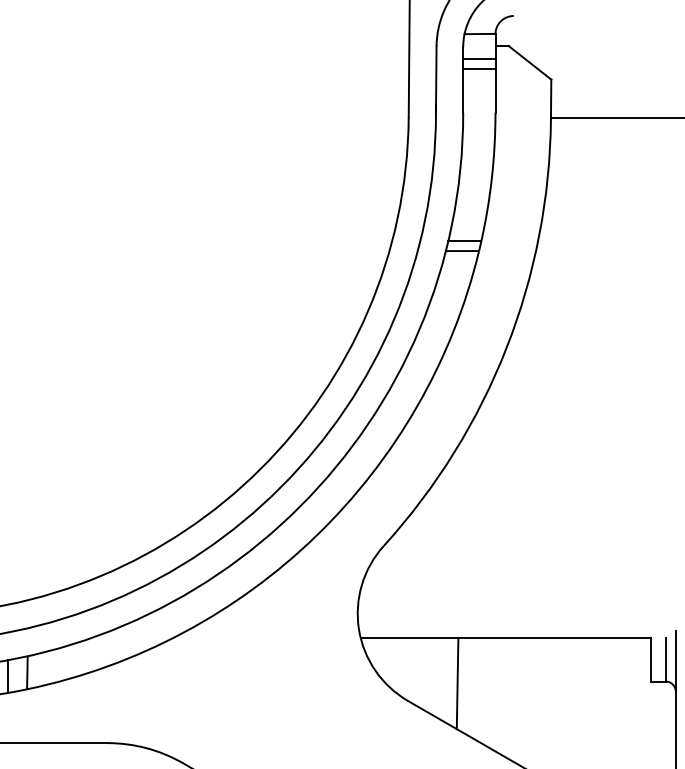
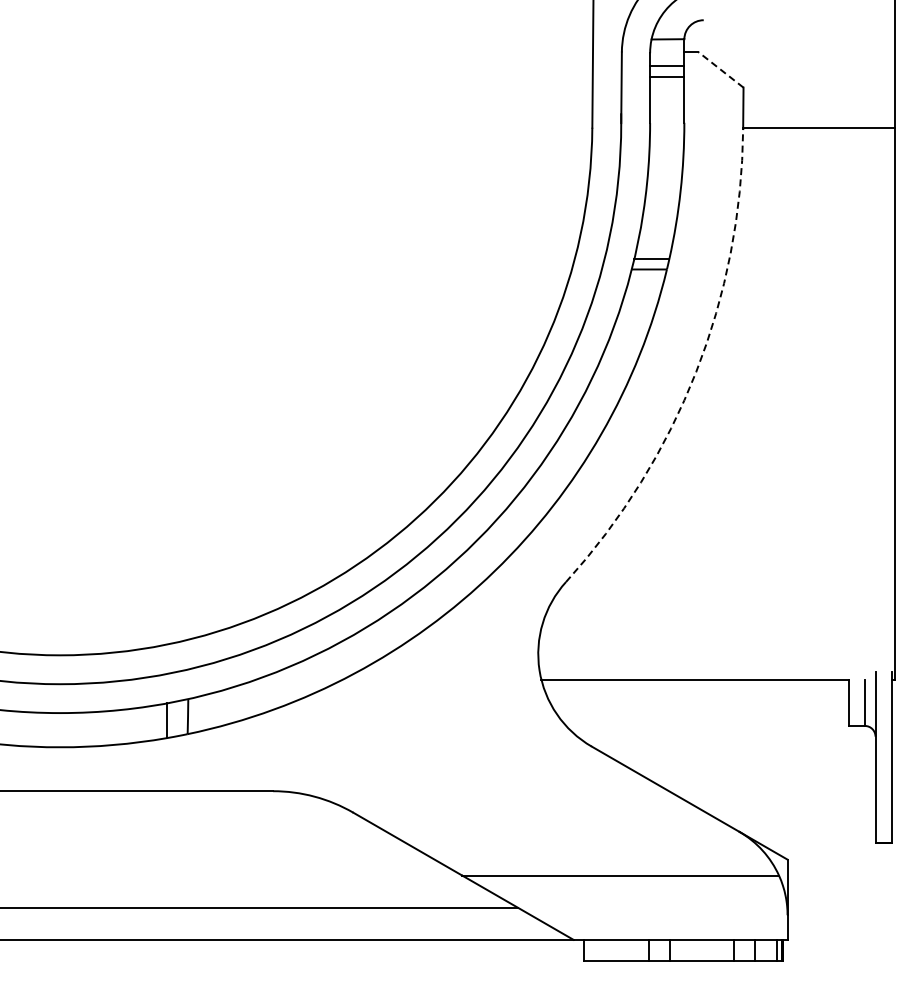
line: (529, 62) -> (720, 69), solid -> dashed
arc: (506, 347) -> (696, 371), solid -> dashed
line: (457, 683) -> (644, 727), removed

